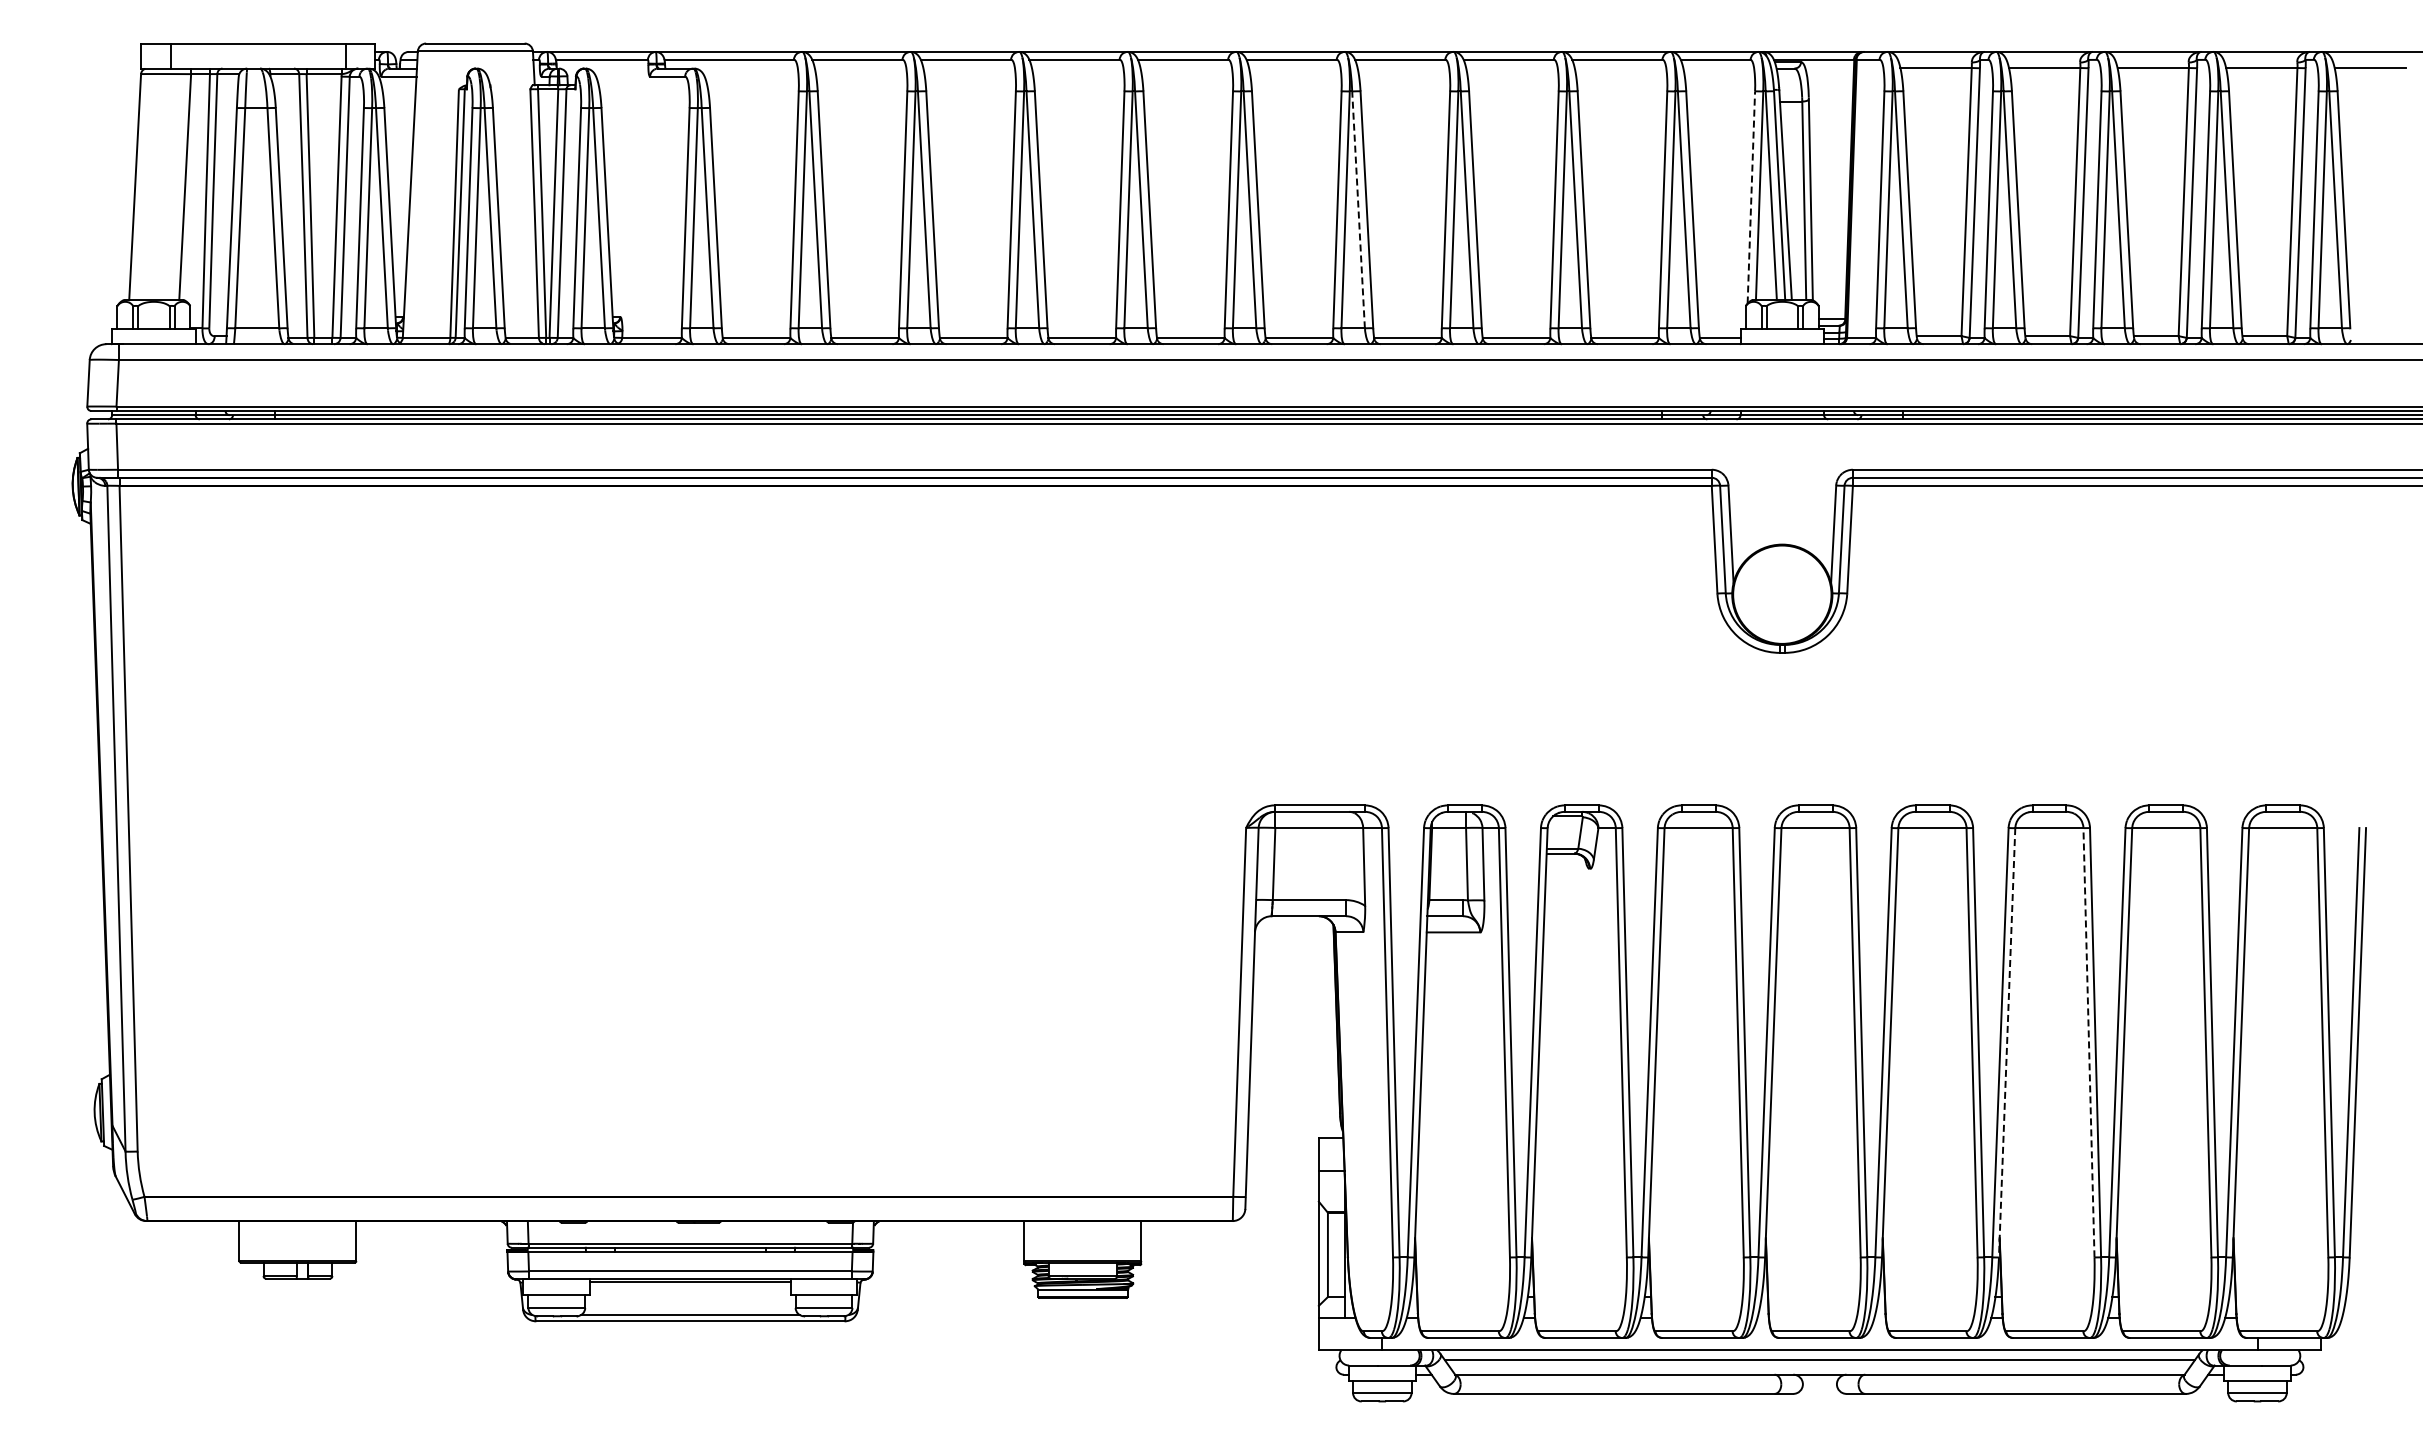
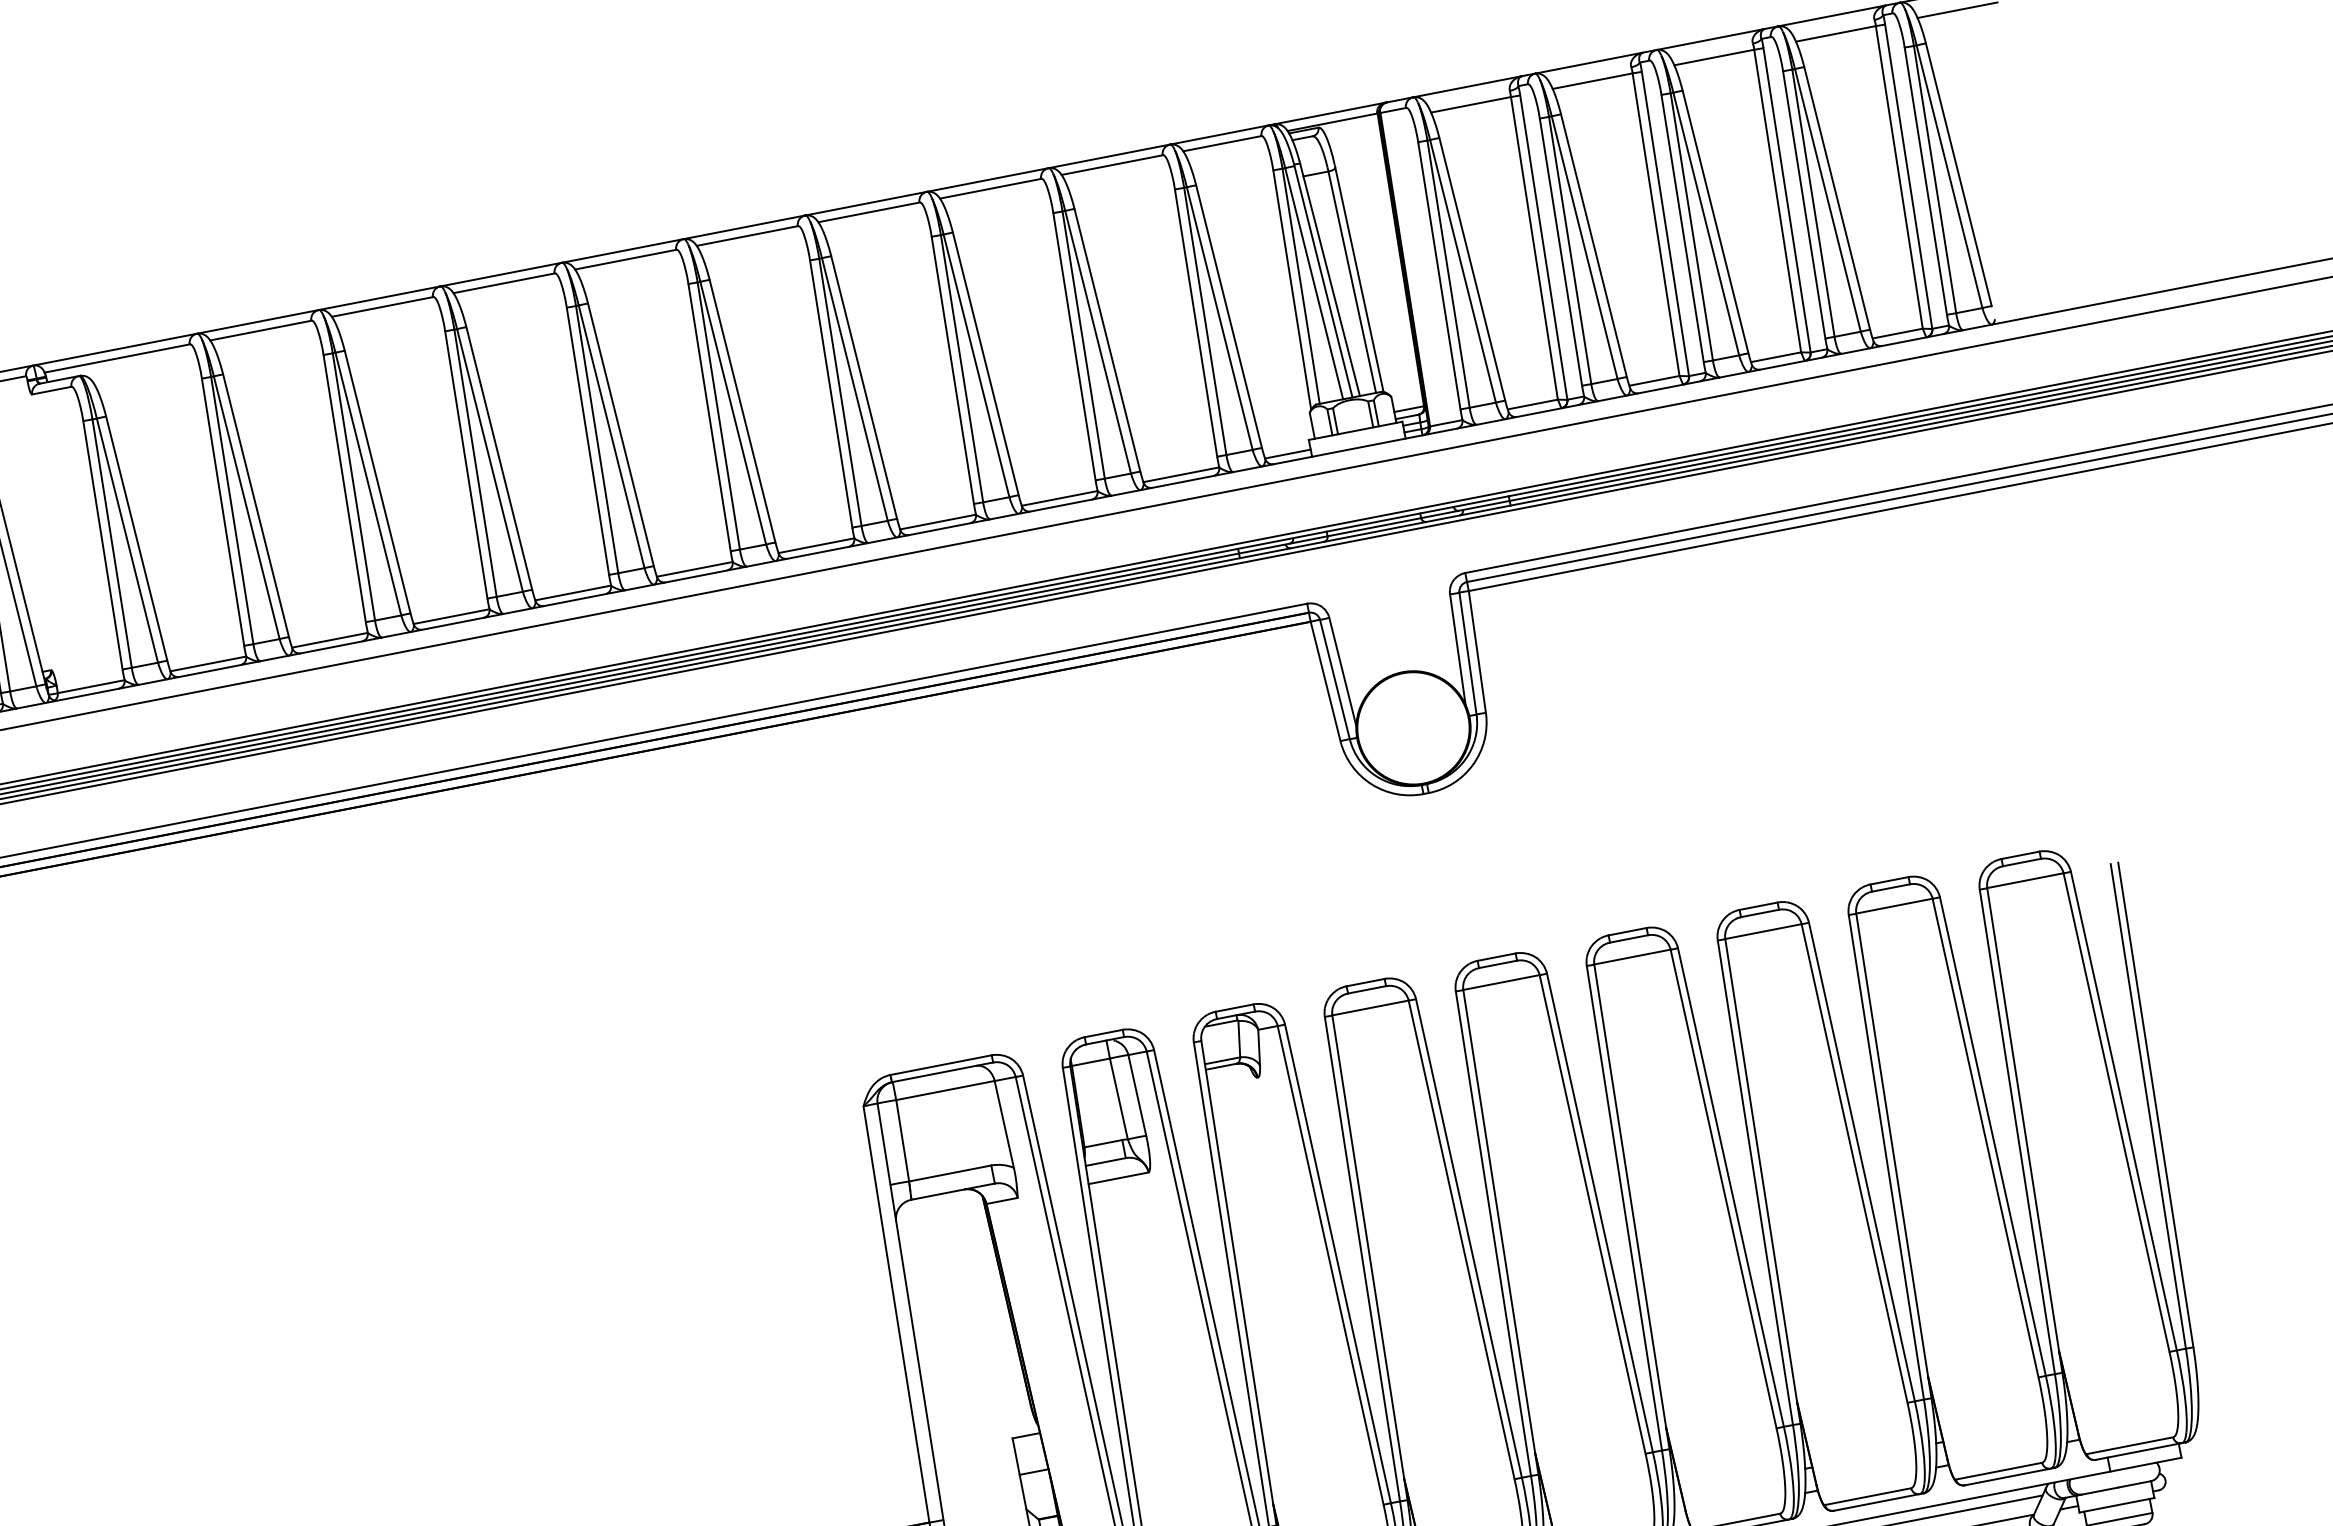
line: (1751, 197) -> (1292, 290), dashed -> solid
line: (1358, 209) -> (854, 389), dashed -> solid
line: (2007, 1042) -> (1763, 1181), dashed -> solid
line: (2088, 1042) -> (1853, 1163), dashed -> solid

